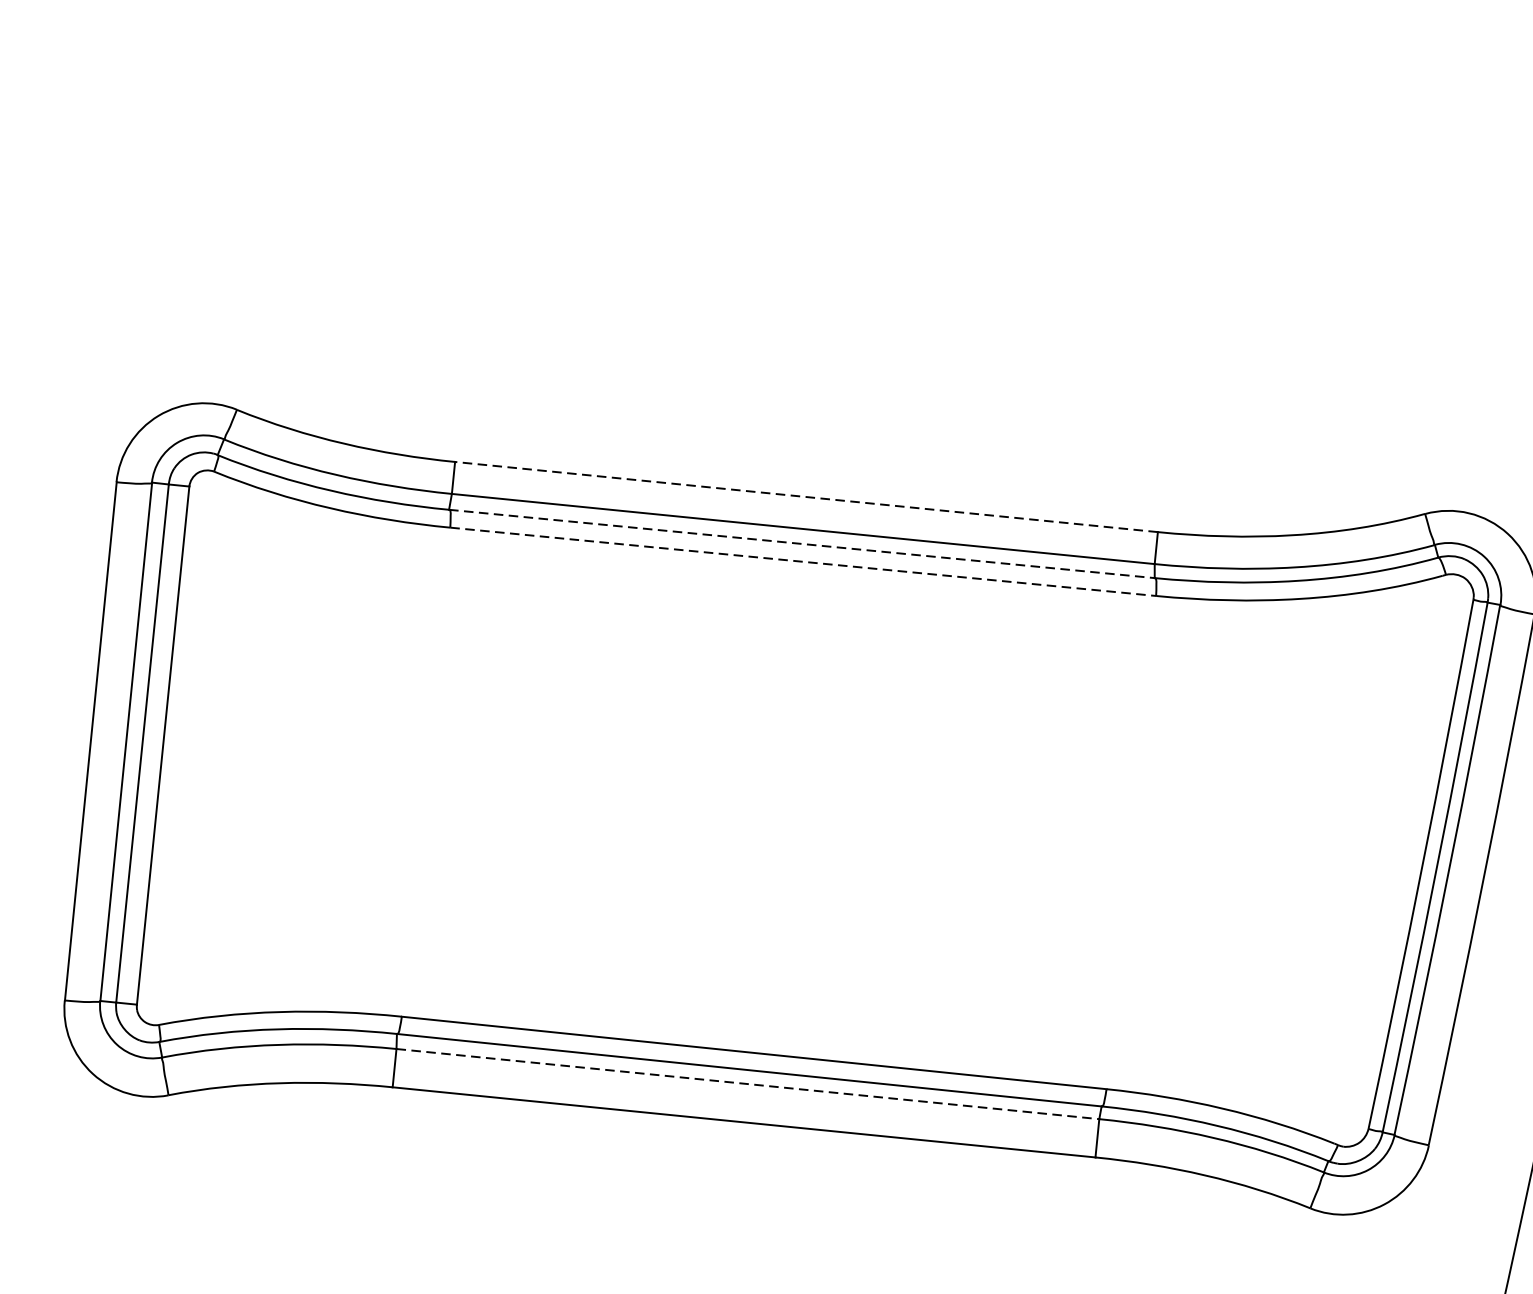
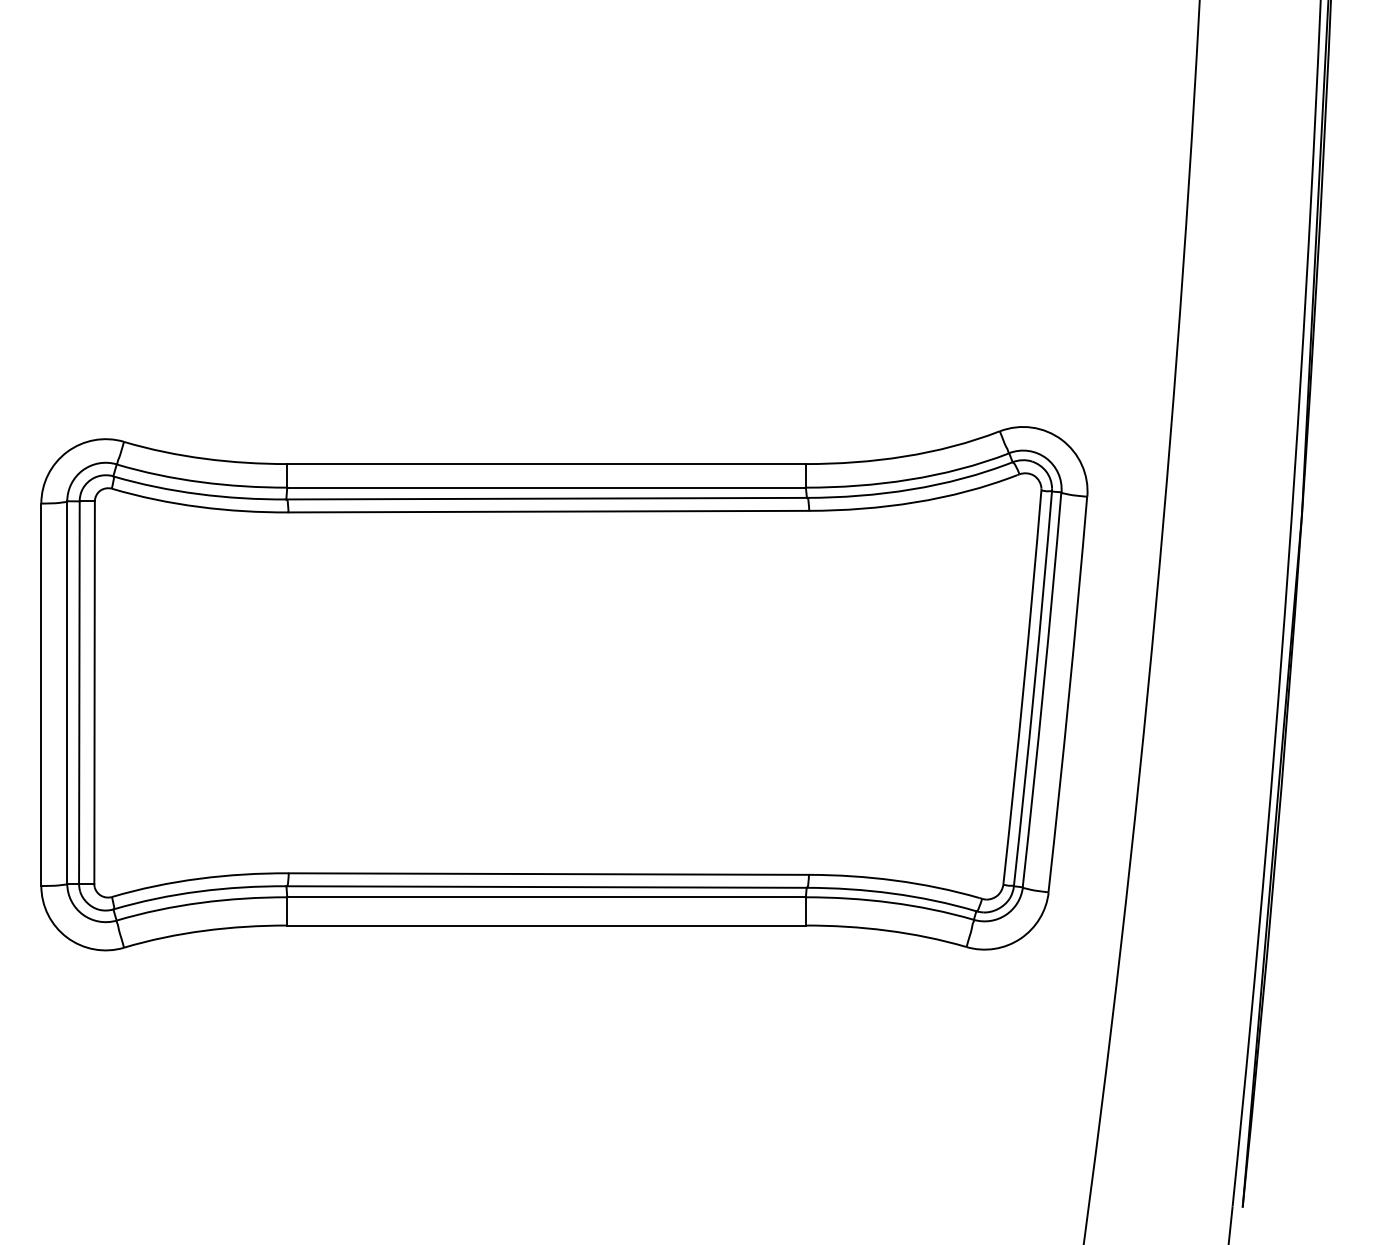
line: (806, 497) -> (546, 464), dashed -> solid
line: (803, 543) -> (547, 498), dashed -> solid
line: (804, 561) -> (549, 511), dashed -> solid
line: (749, 1084) -> (547, 897), dashed -> solid

